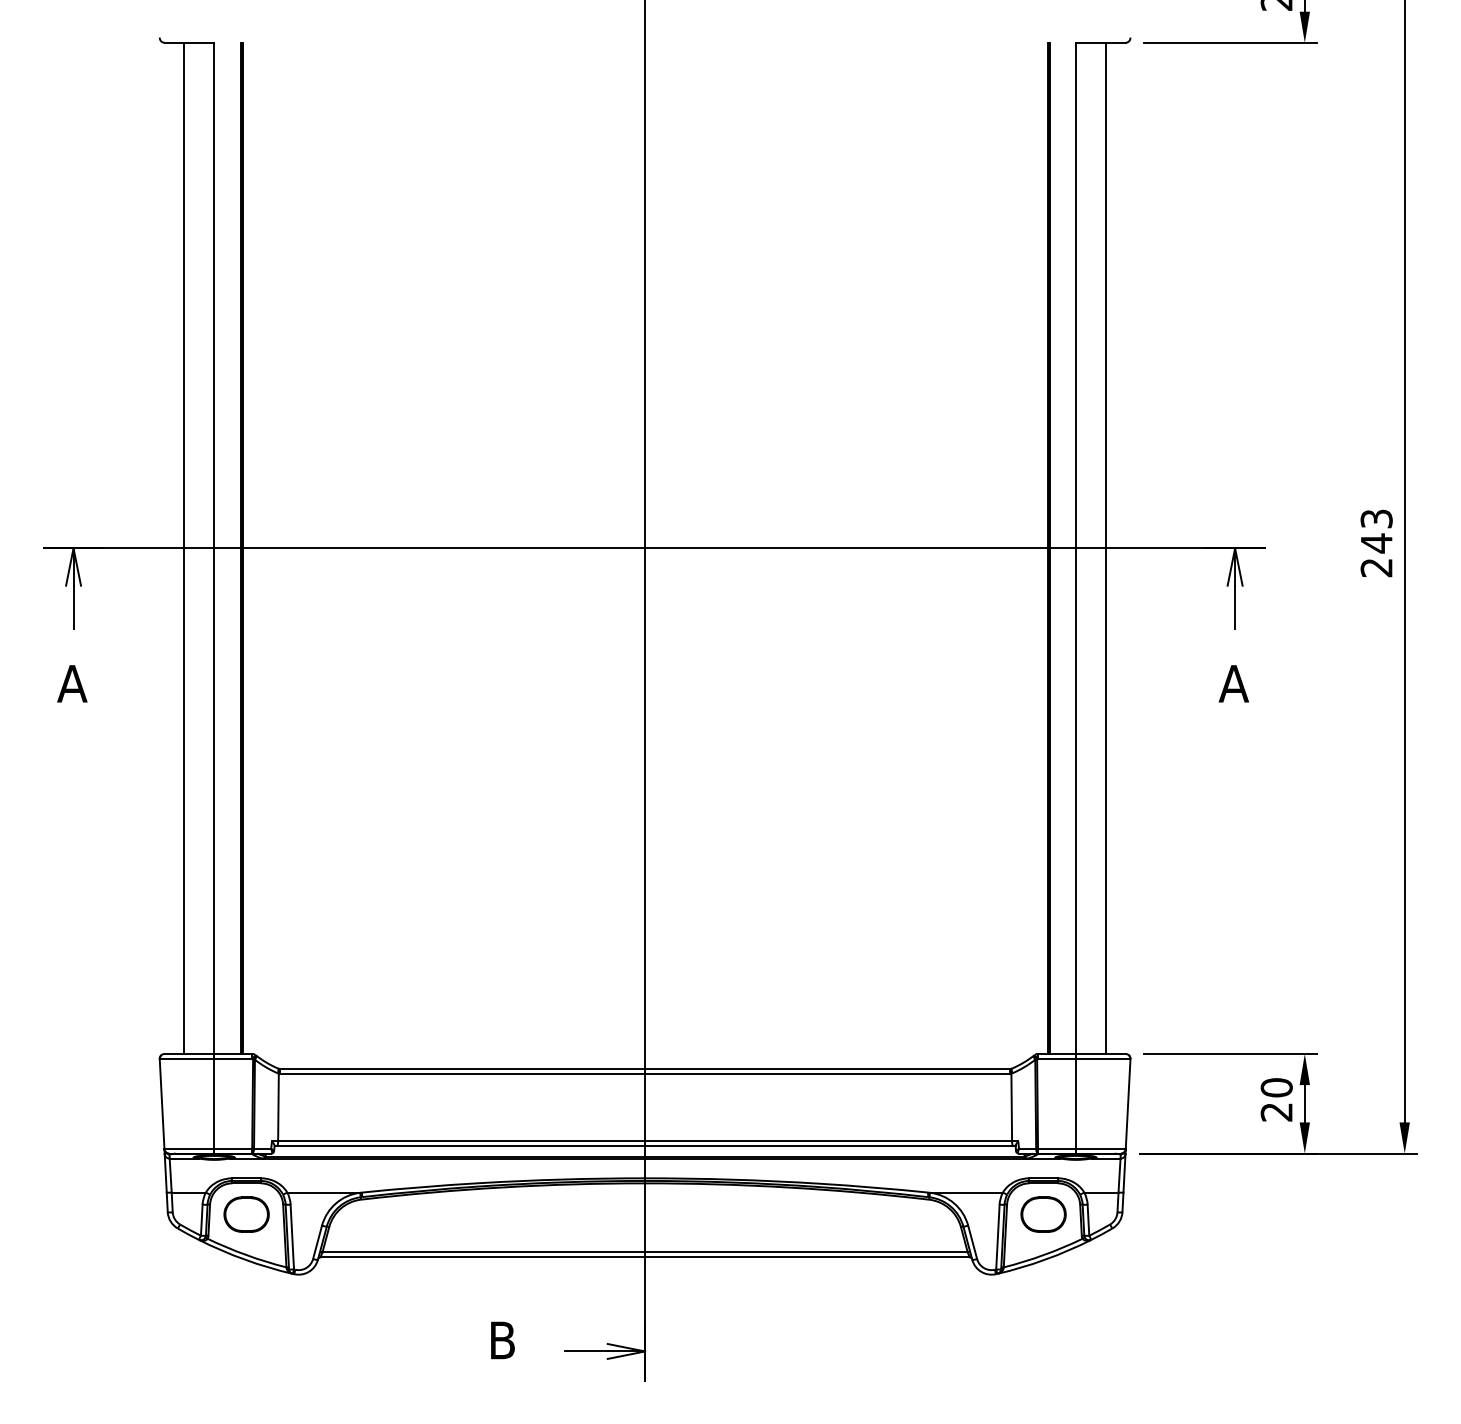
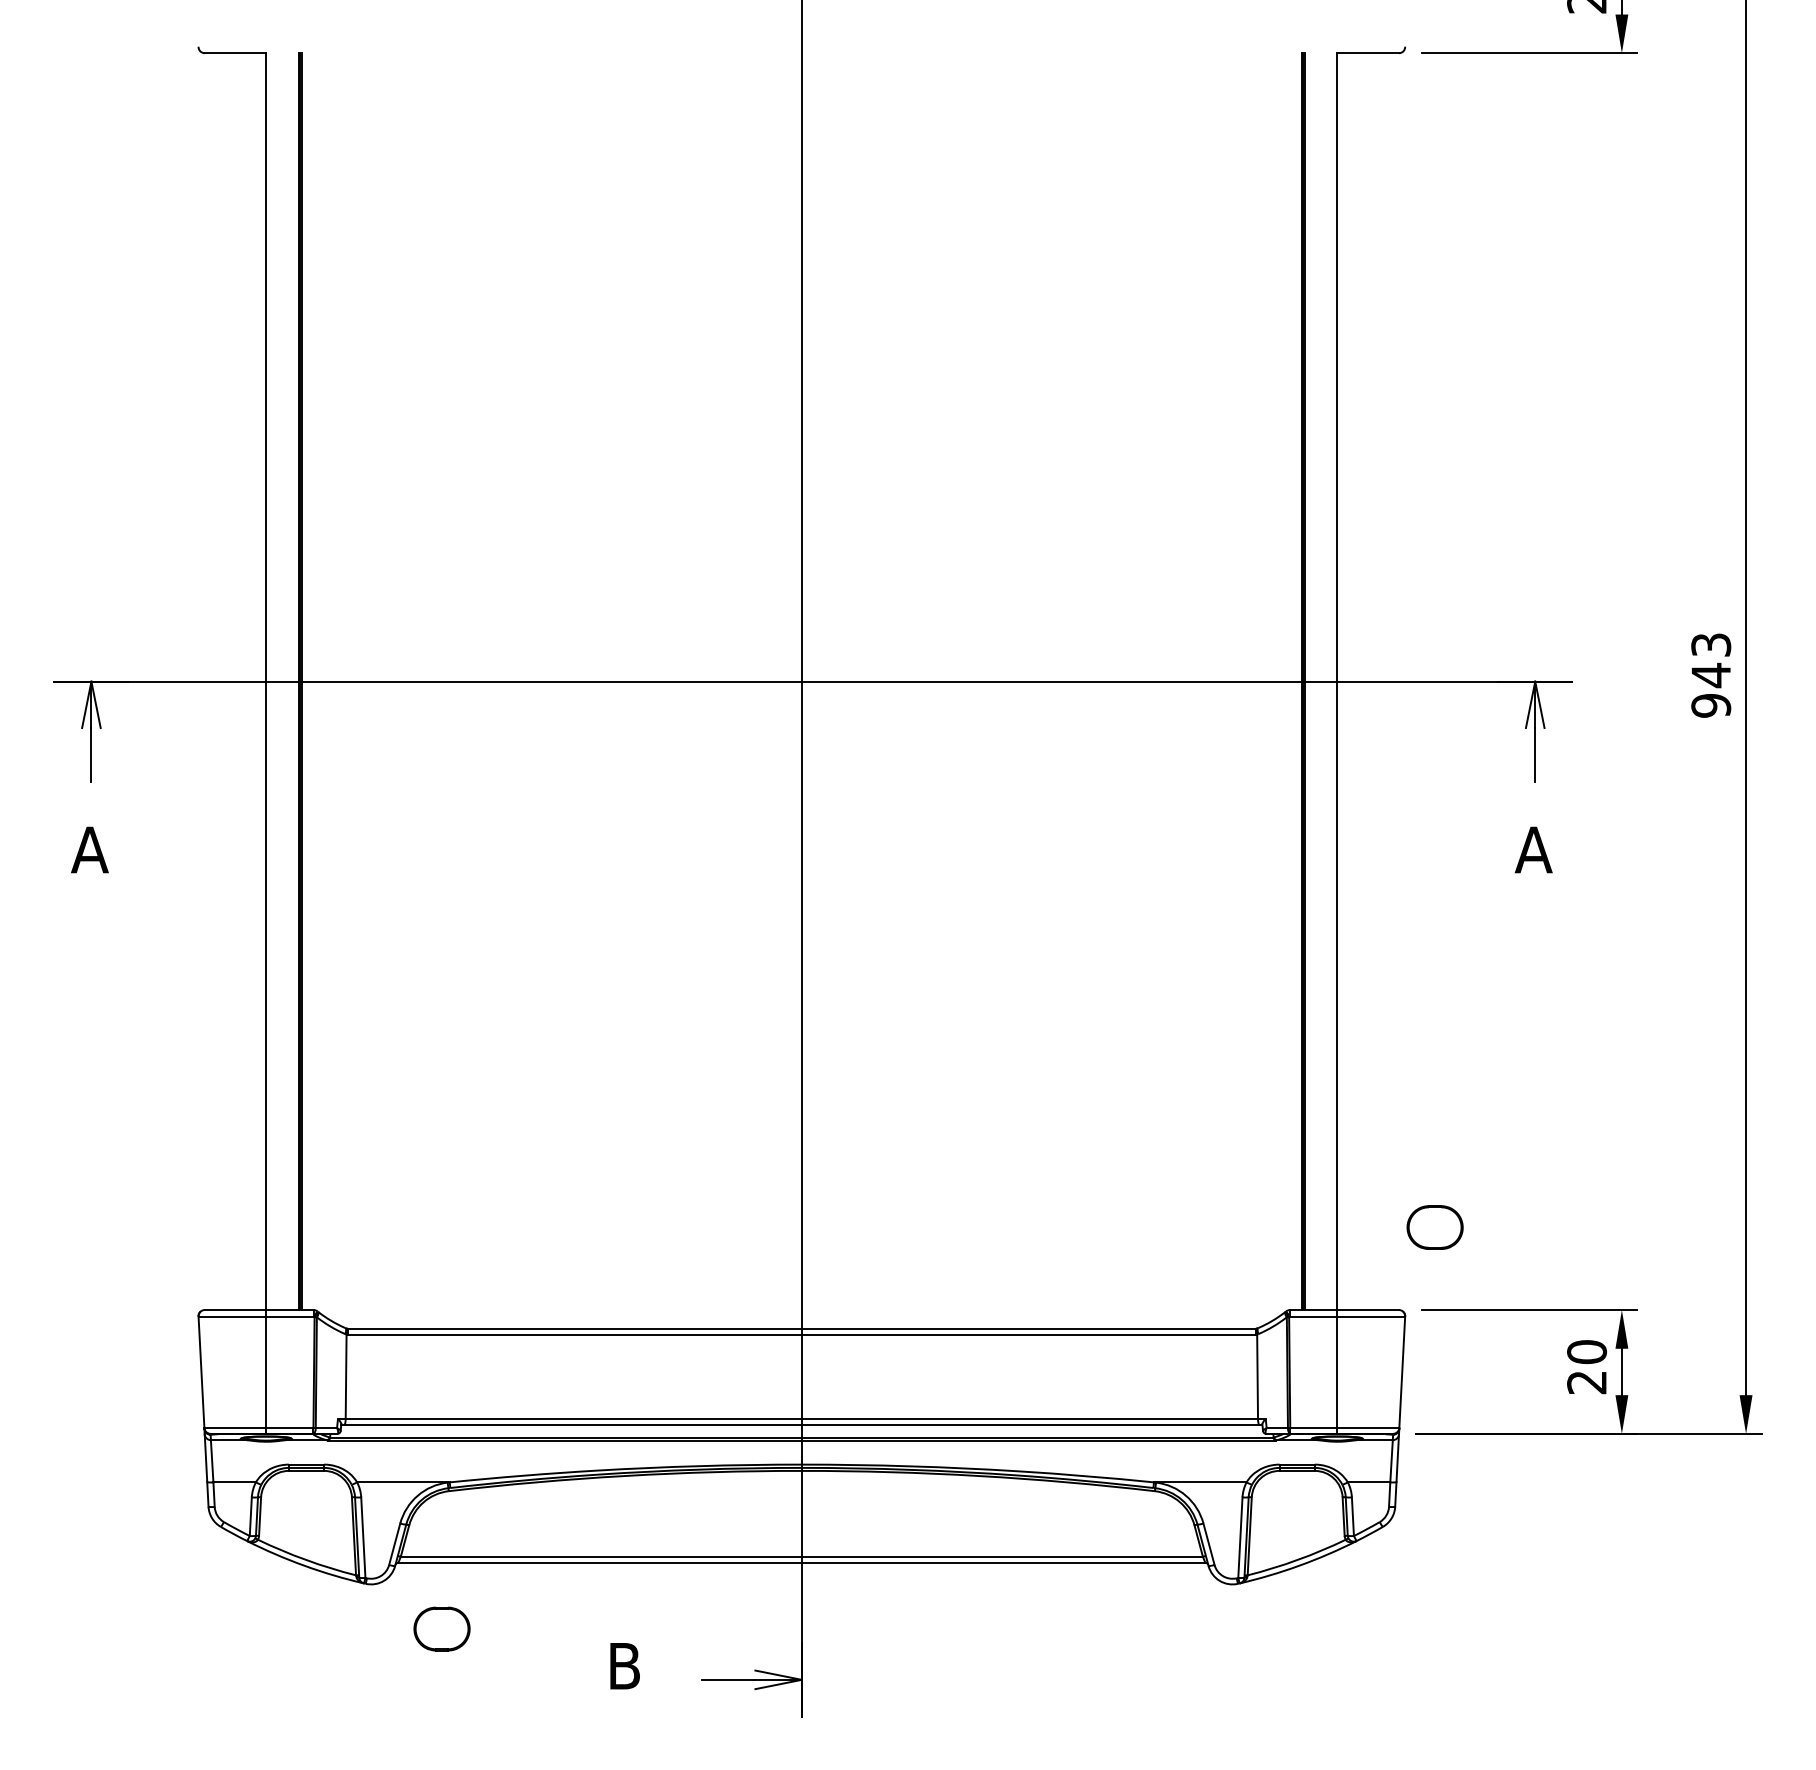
line: (184, 547) -> (229, 680), removed
line: (1105, 547) -> (1374, 680), removed
text: (1376, 567) -> (1710, 705), 243 -> 943
part: (246, 1214) -> (441, 1628), moved
part: (1043, 1214) -> (1435, 1227), moved

